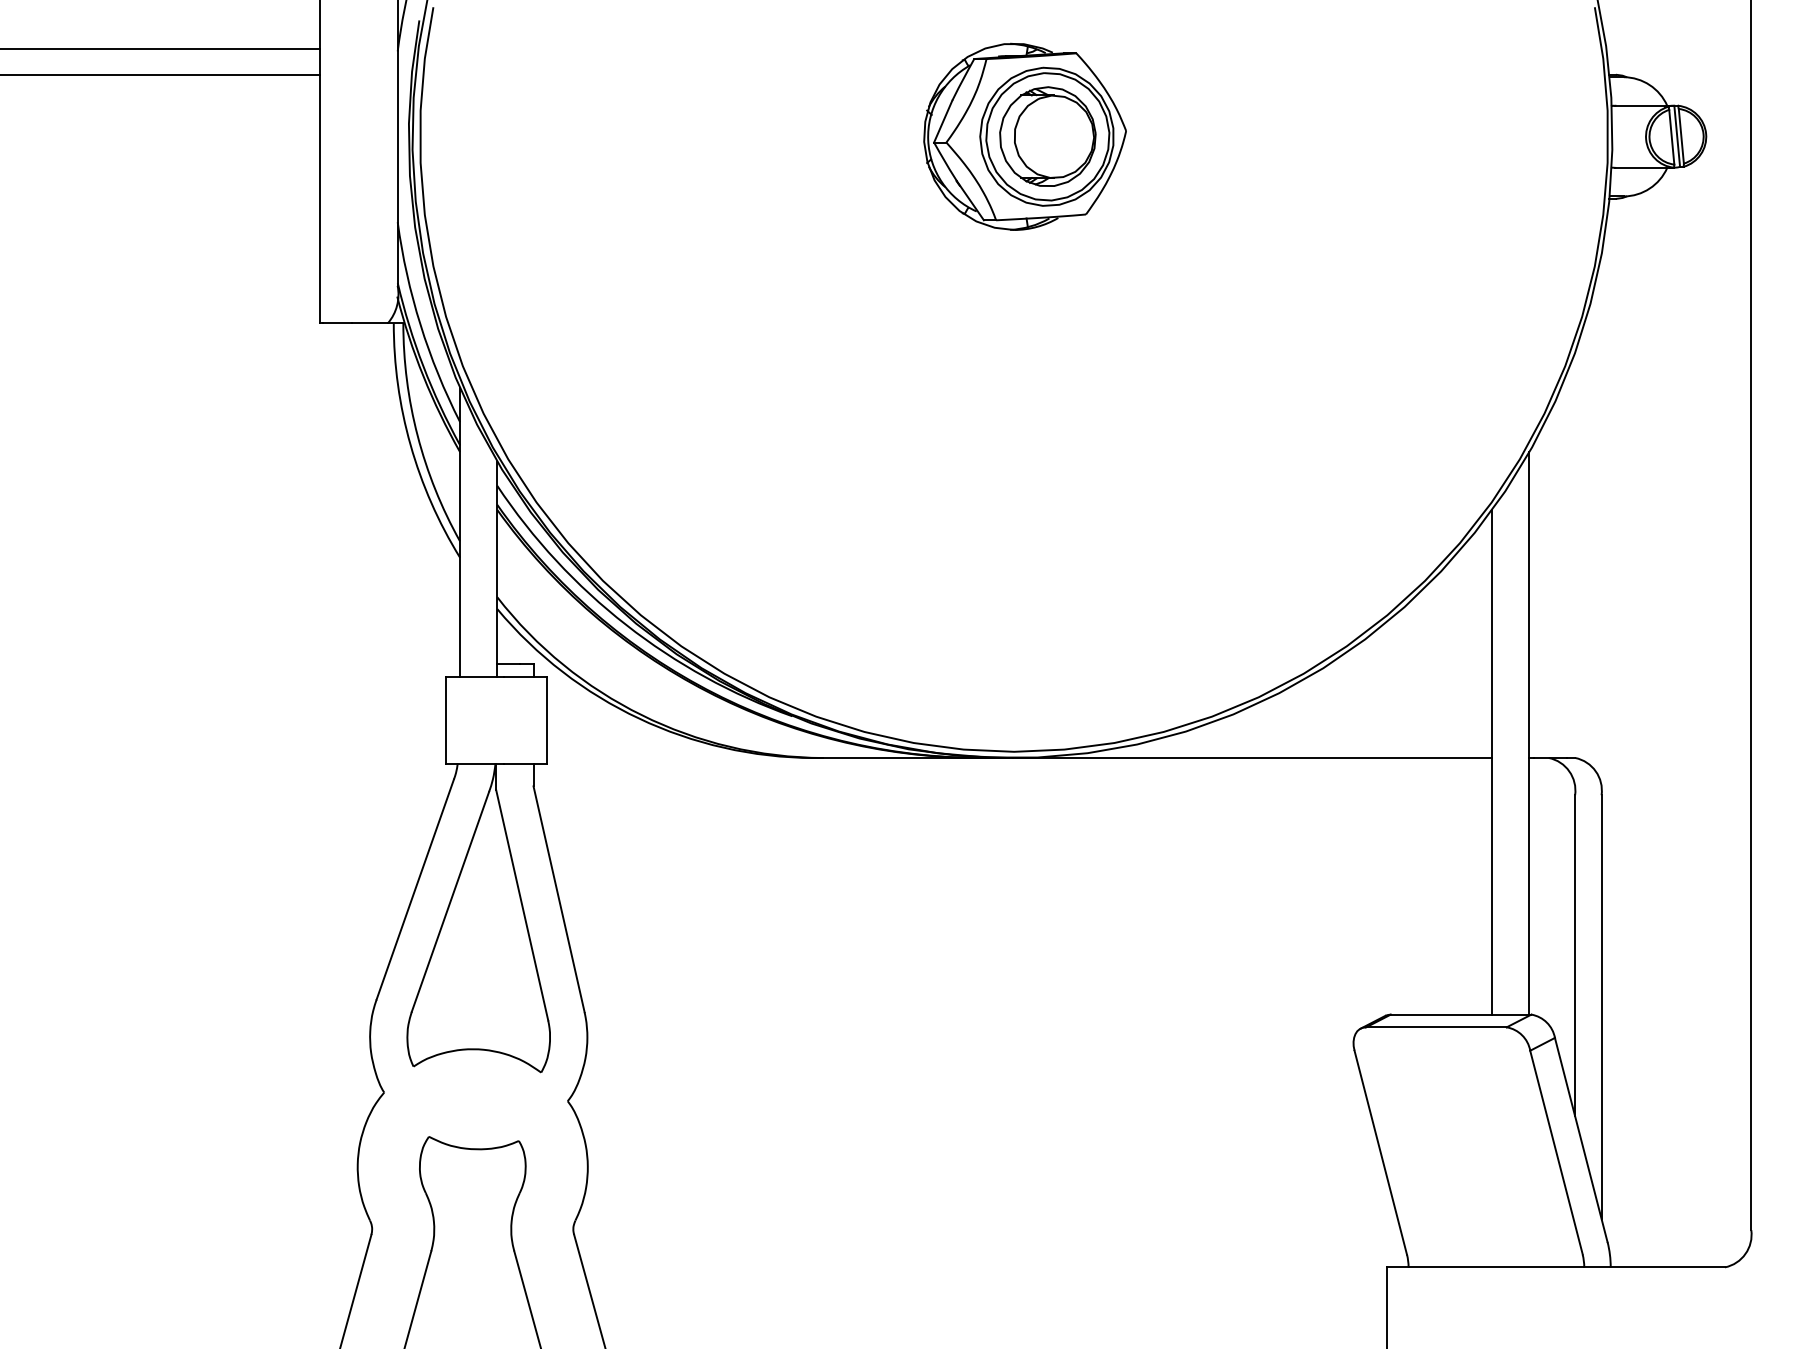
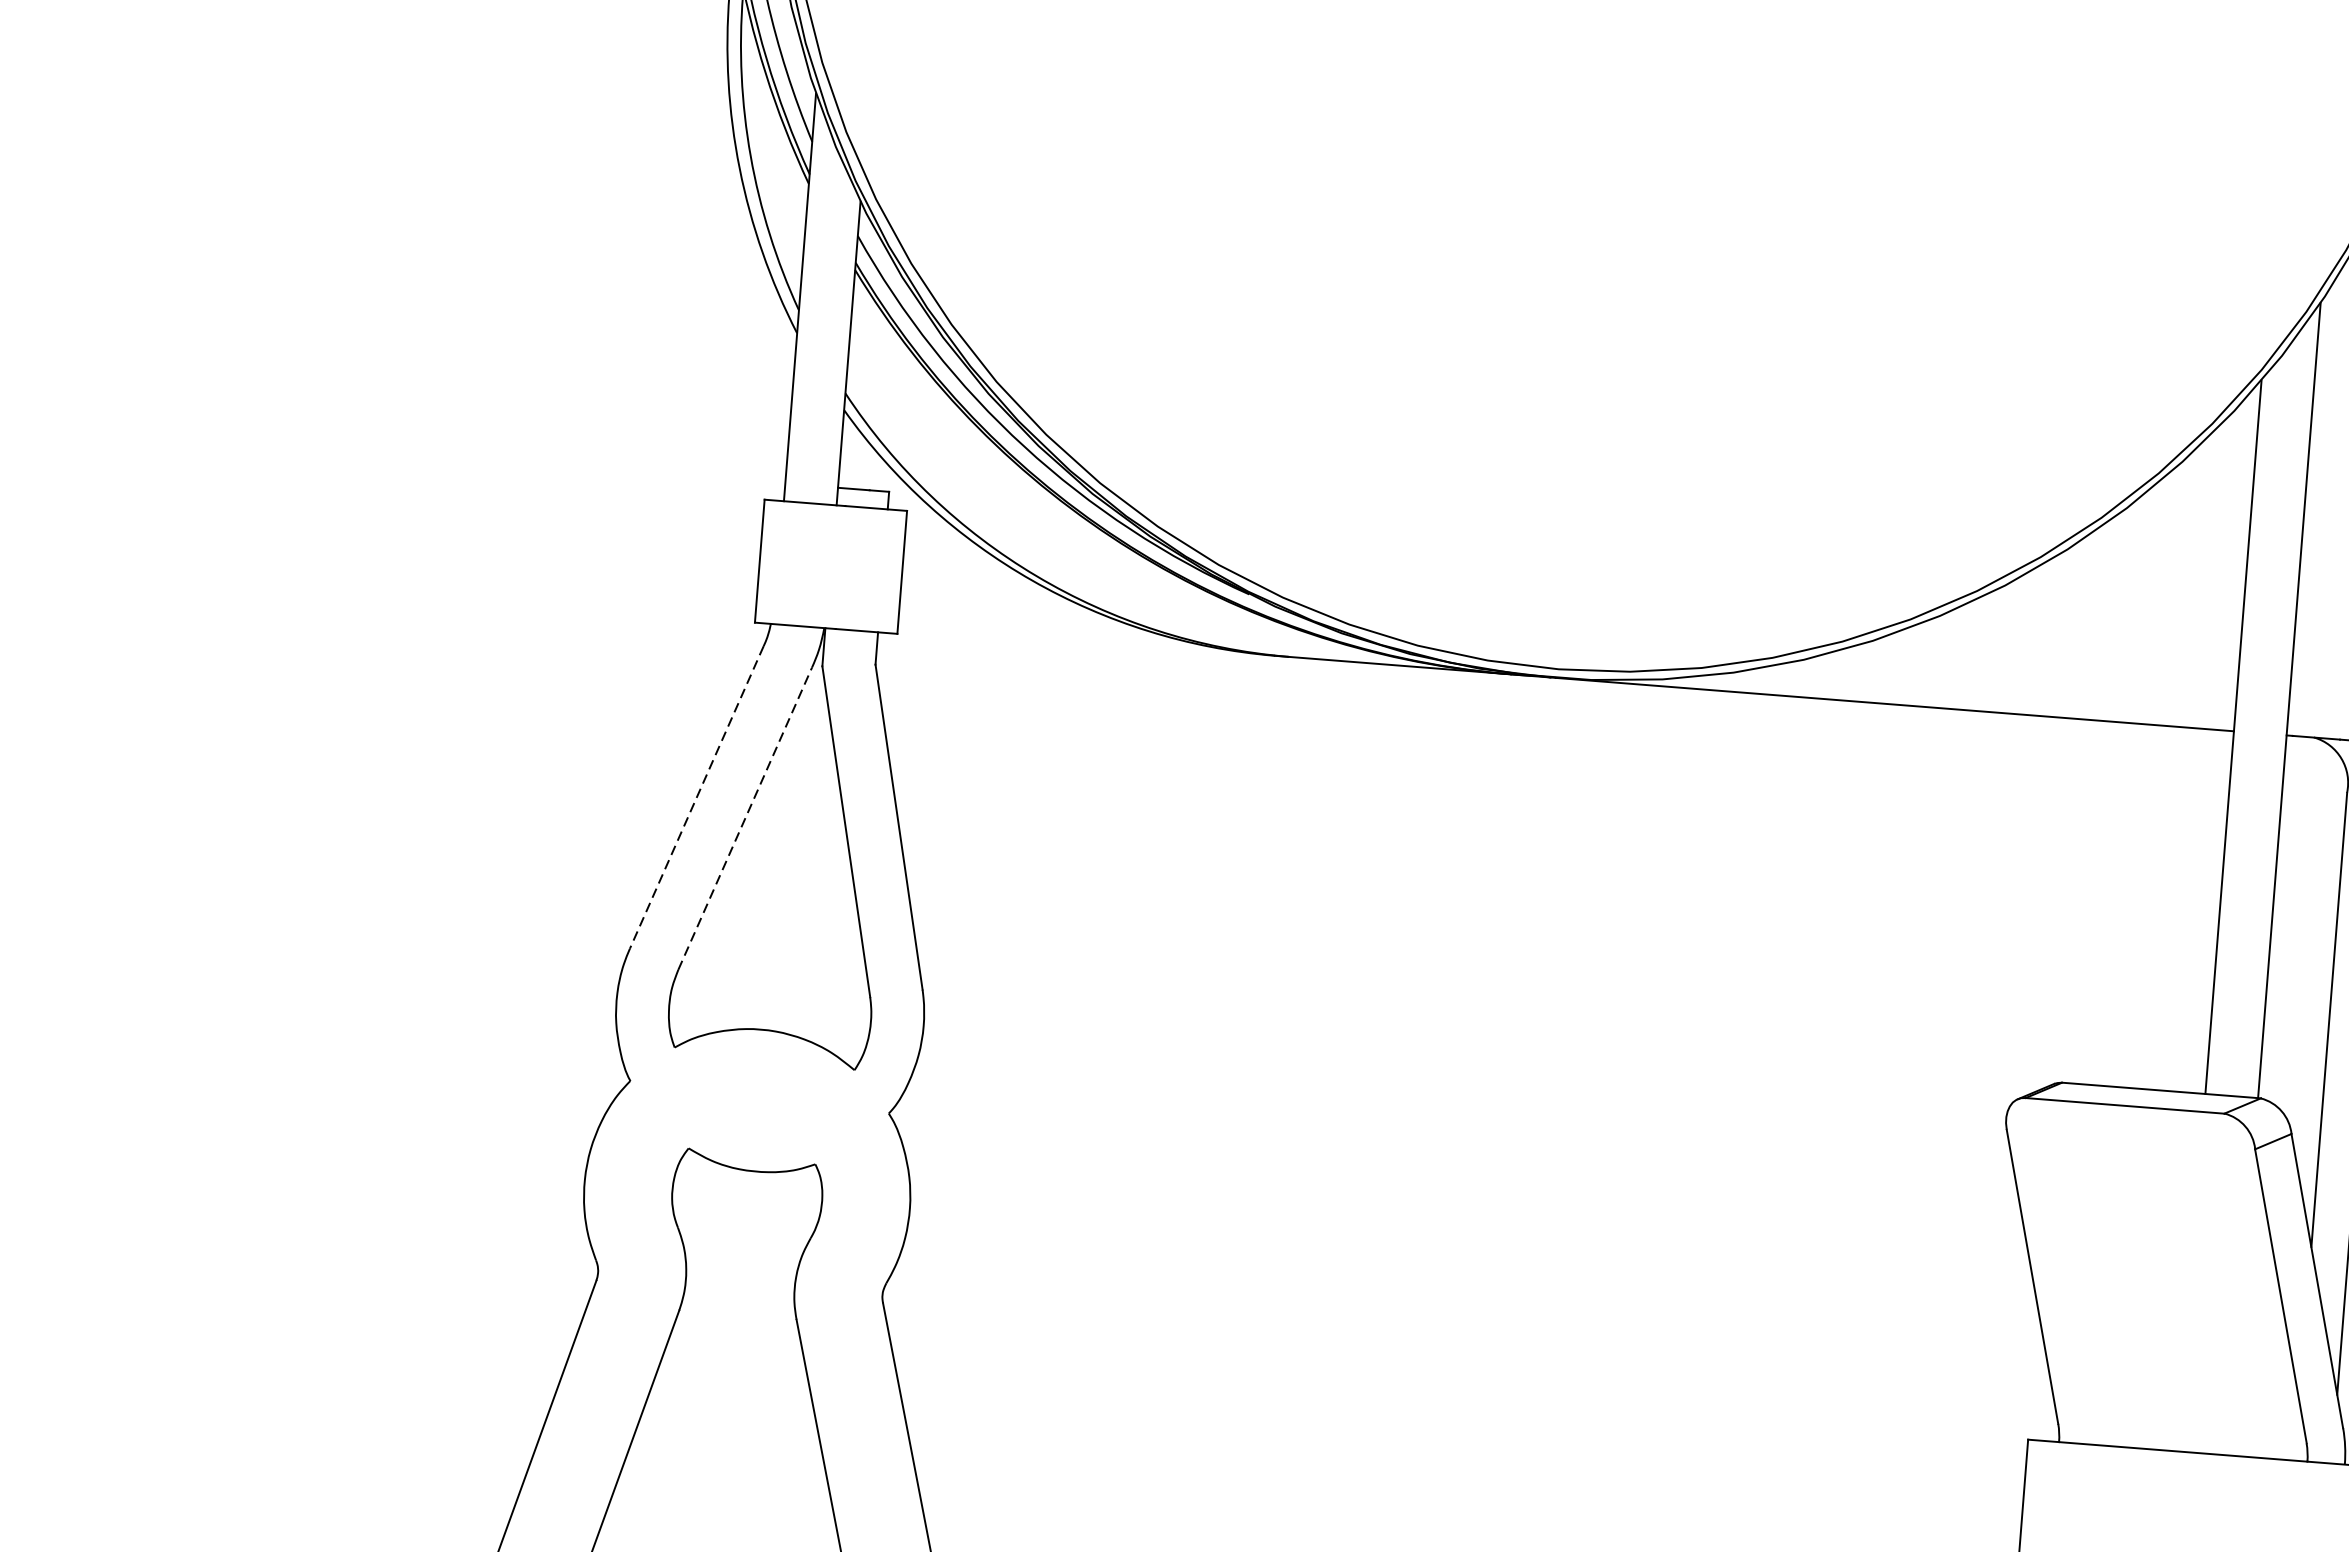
line: (415, 889) -> (697, 797), solid -> dashed
line: (450, 901) -> (745, 818), solid -> dashed

